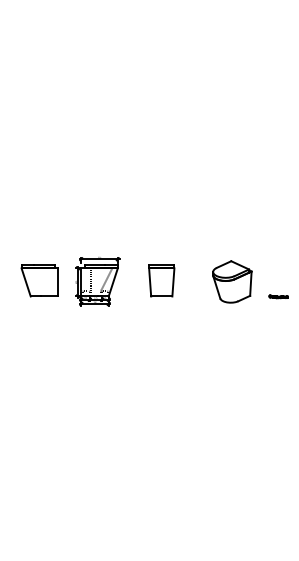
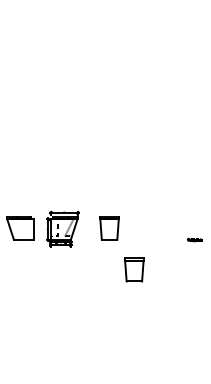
part: (232, 281) -> (161, 228), removed
part: (195, 337) -> (134, 269), added

